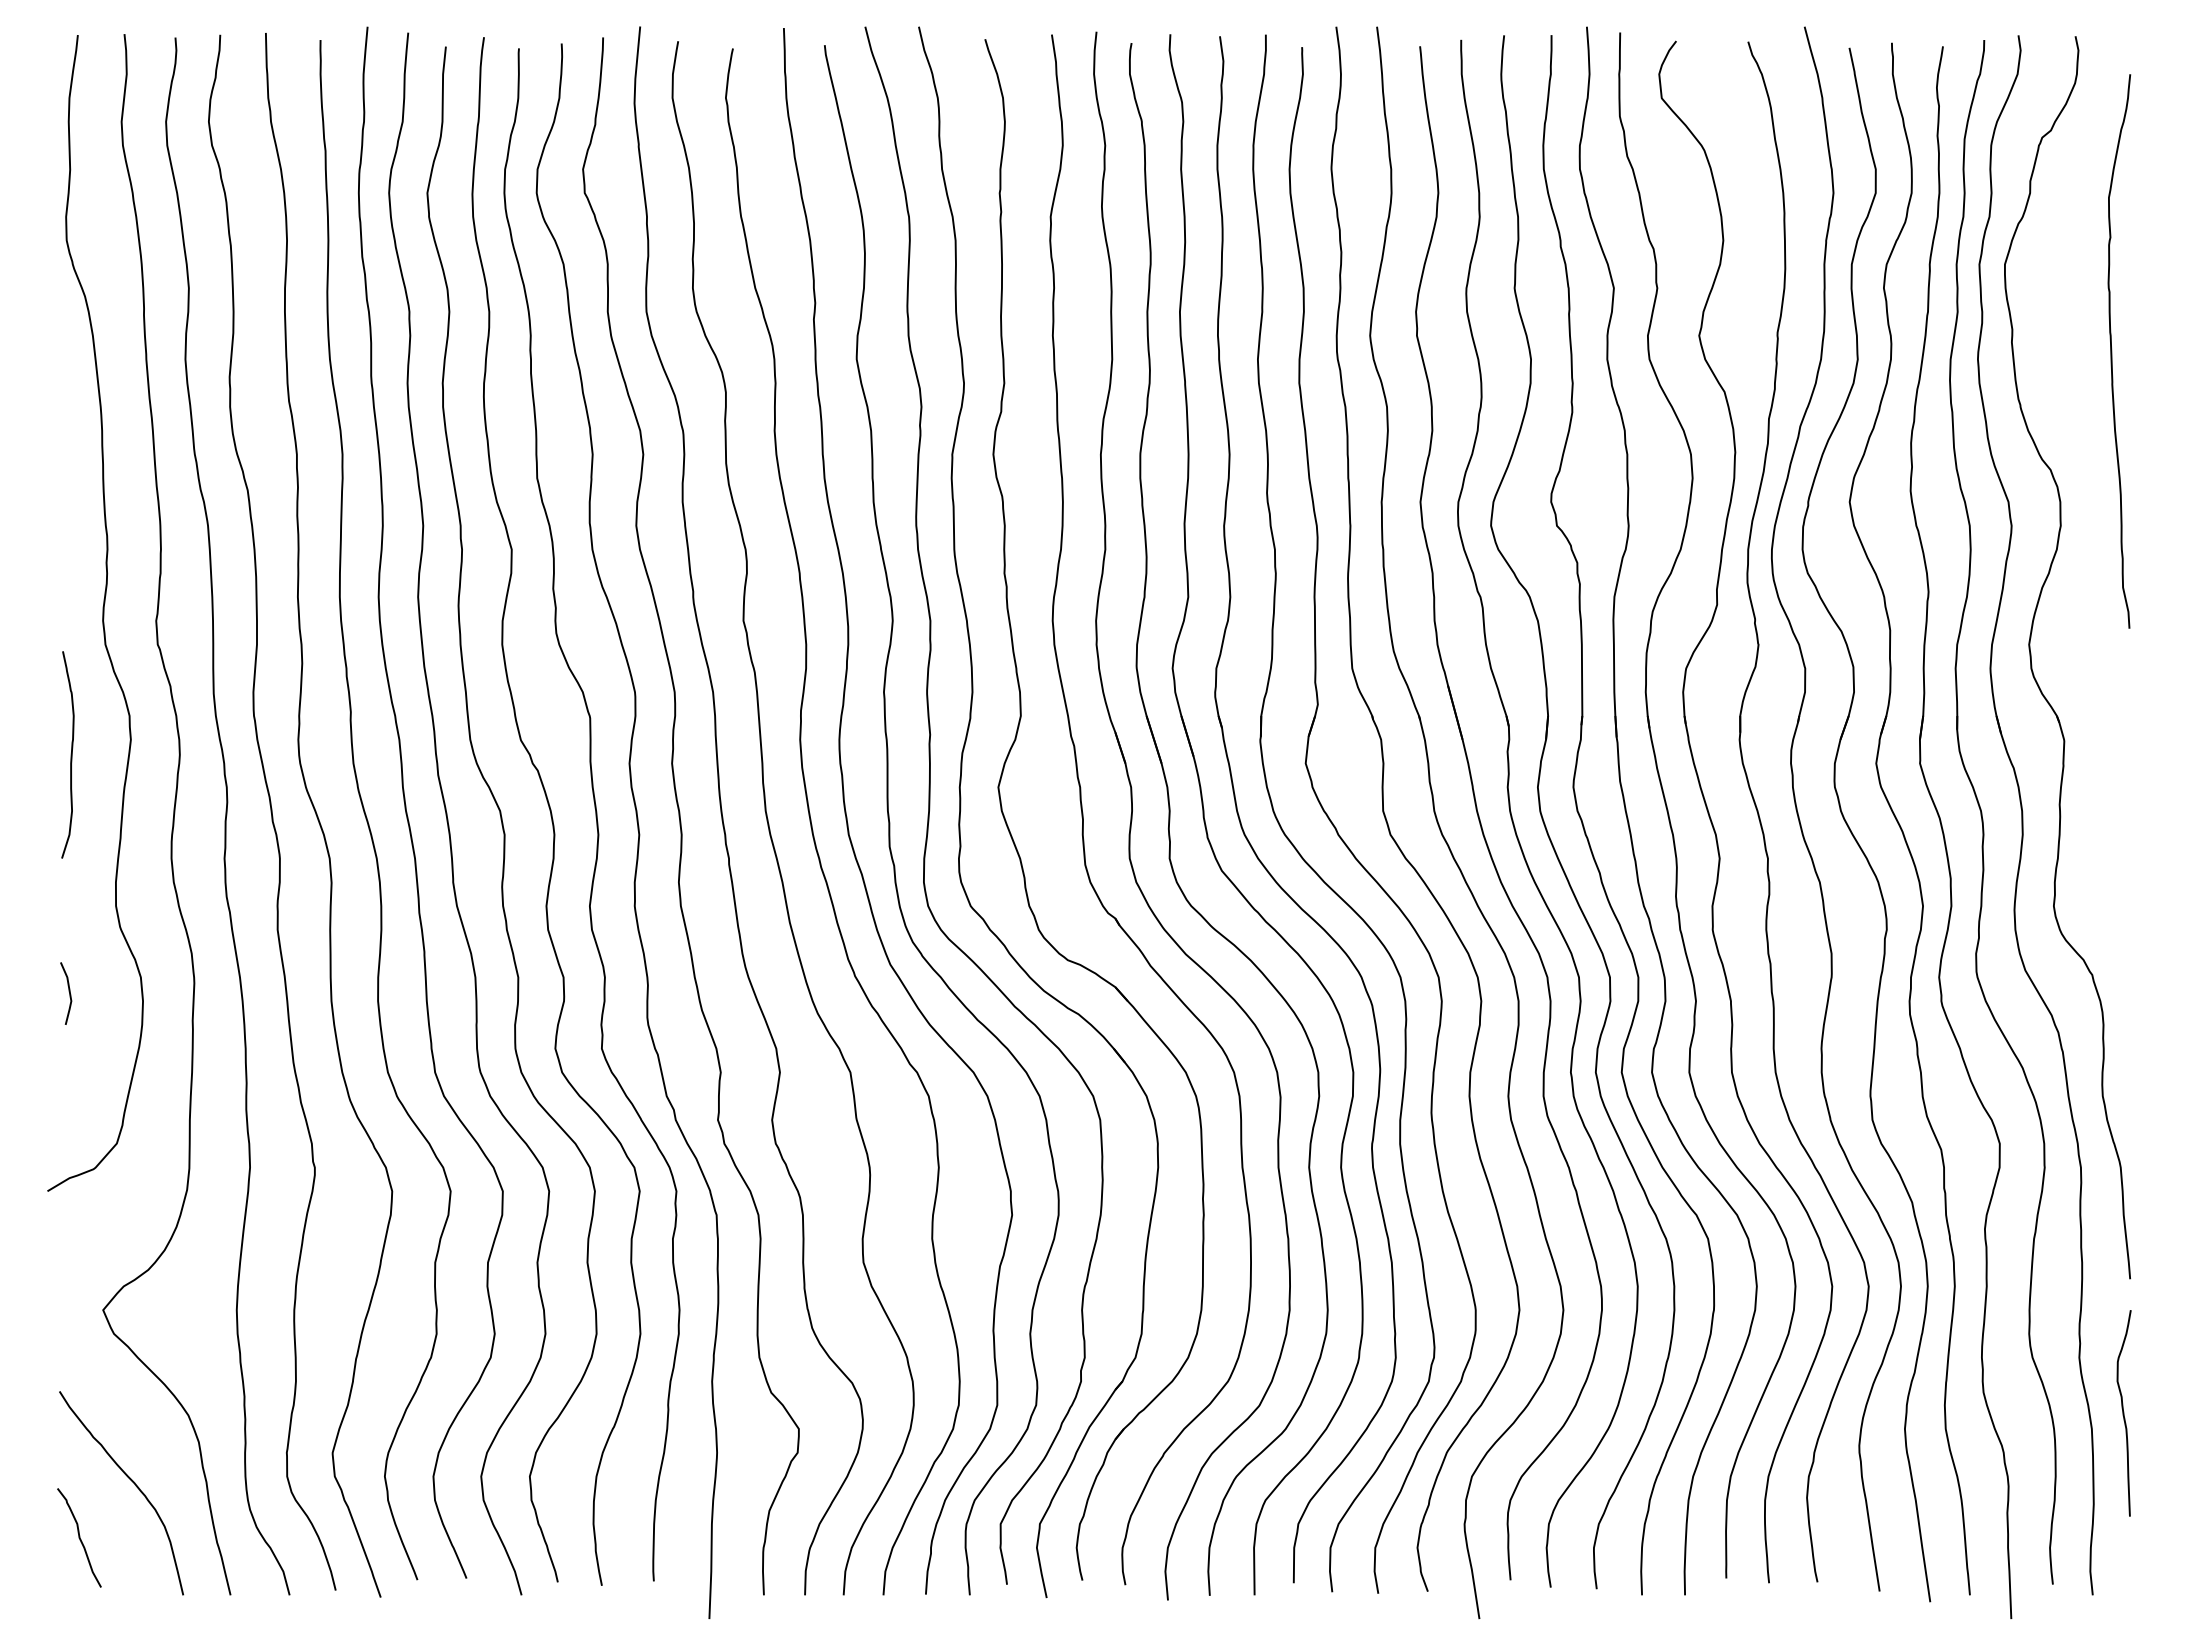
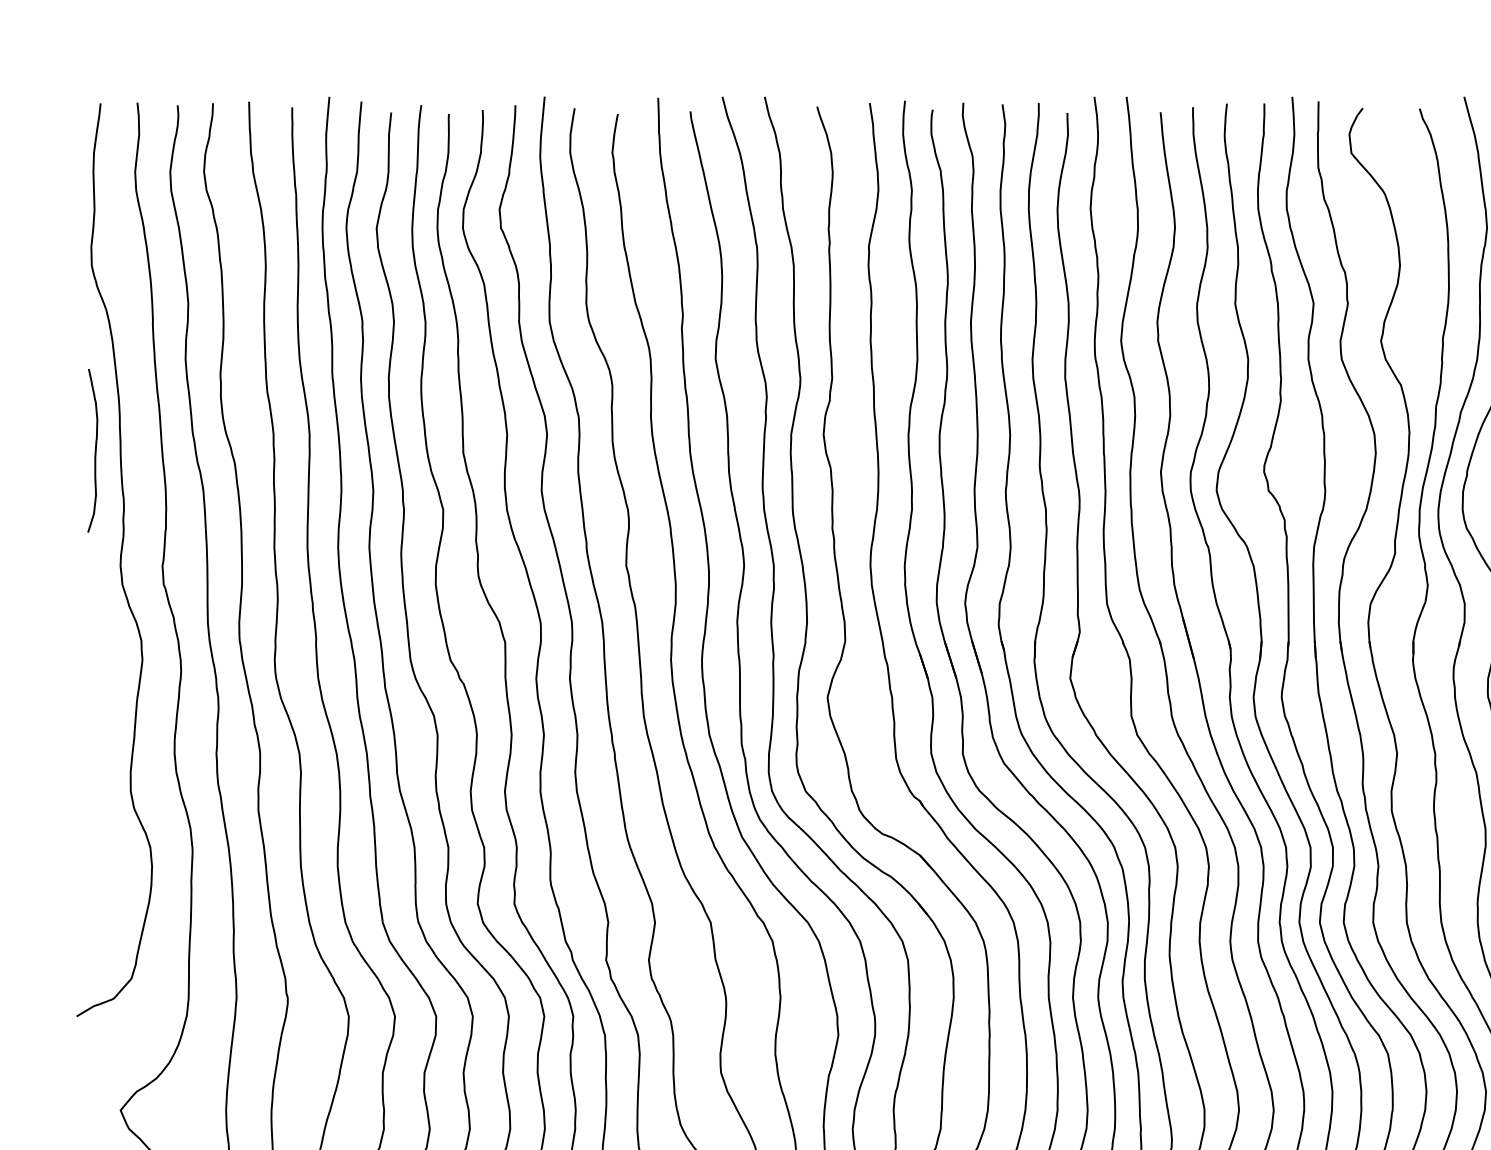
curve: (70, 754) -> (94, 450), moved
line: (68, 991) -> (93, 858), removed

